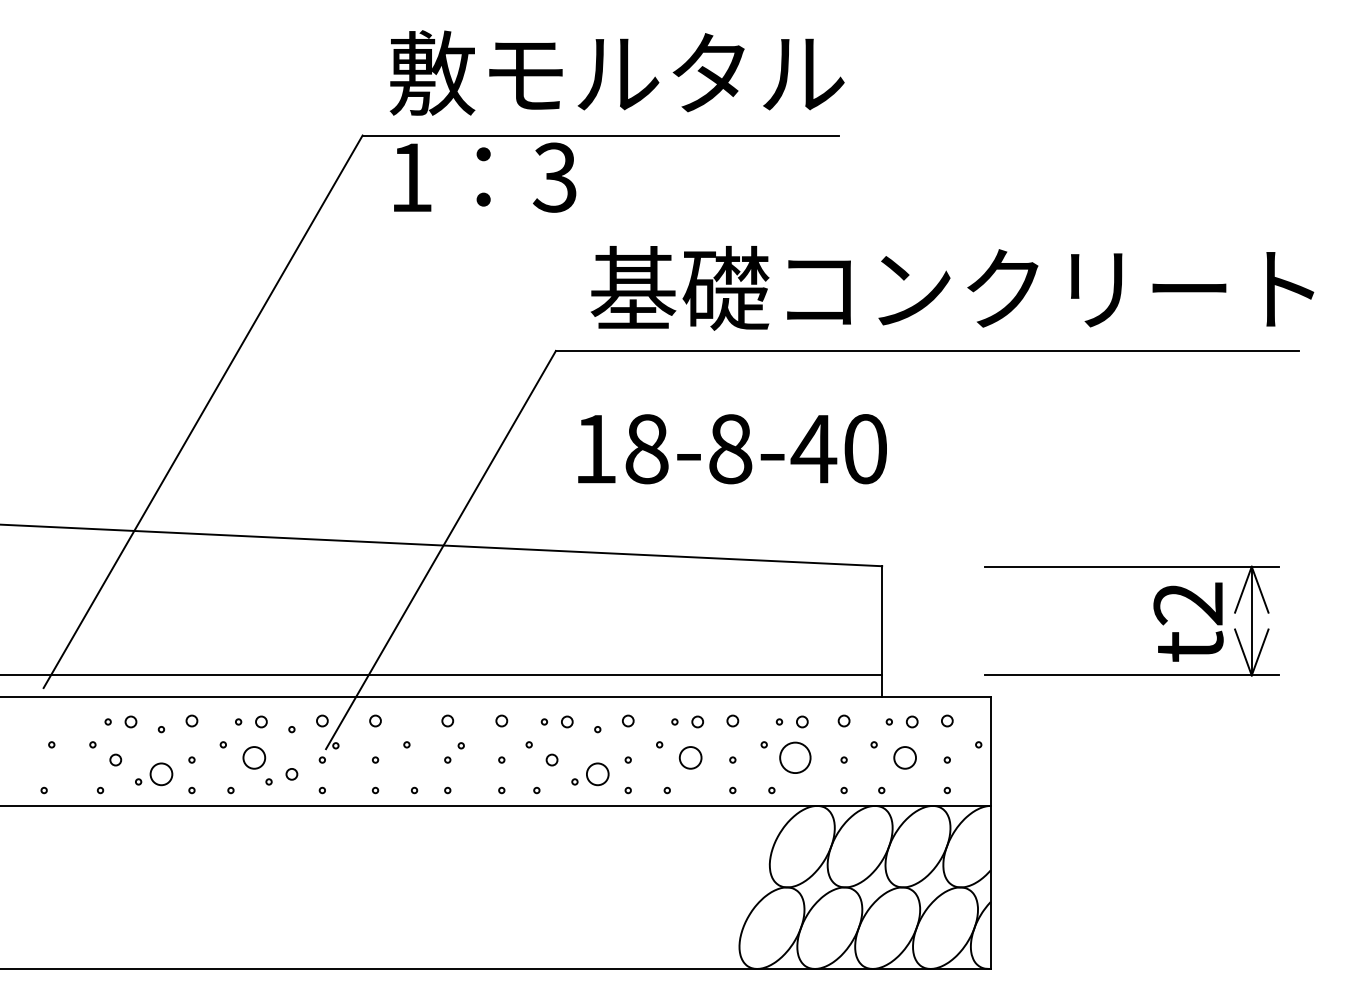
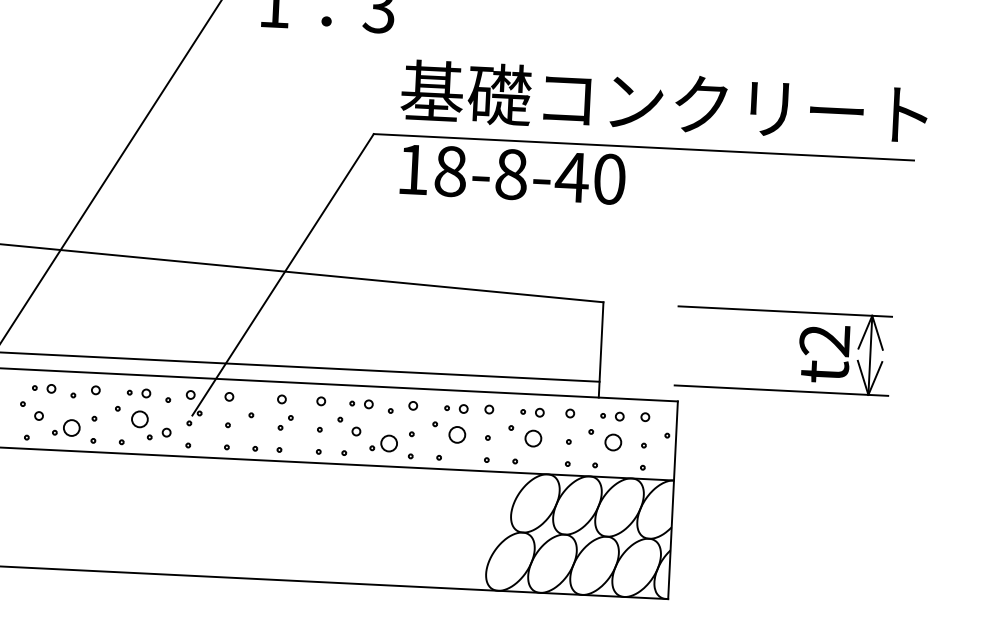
text: (732, 449) -> (512, 174), moved
circle: (794, 757) -> (532, 438), size x0.71

